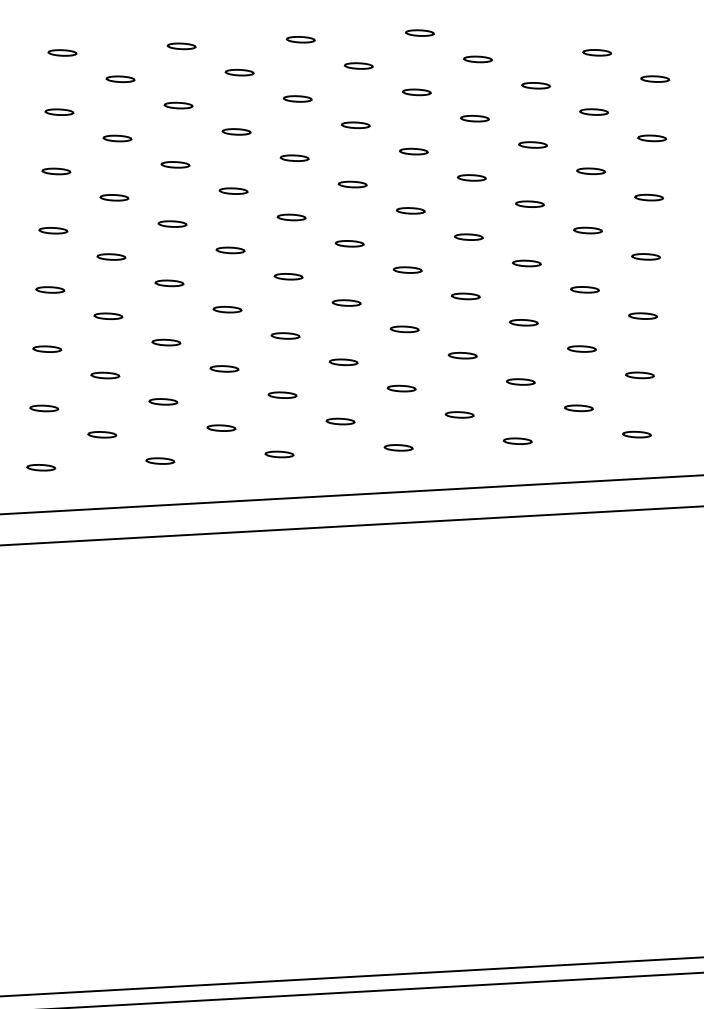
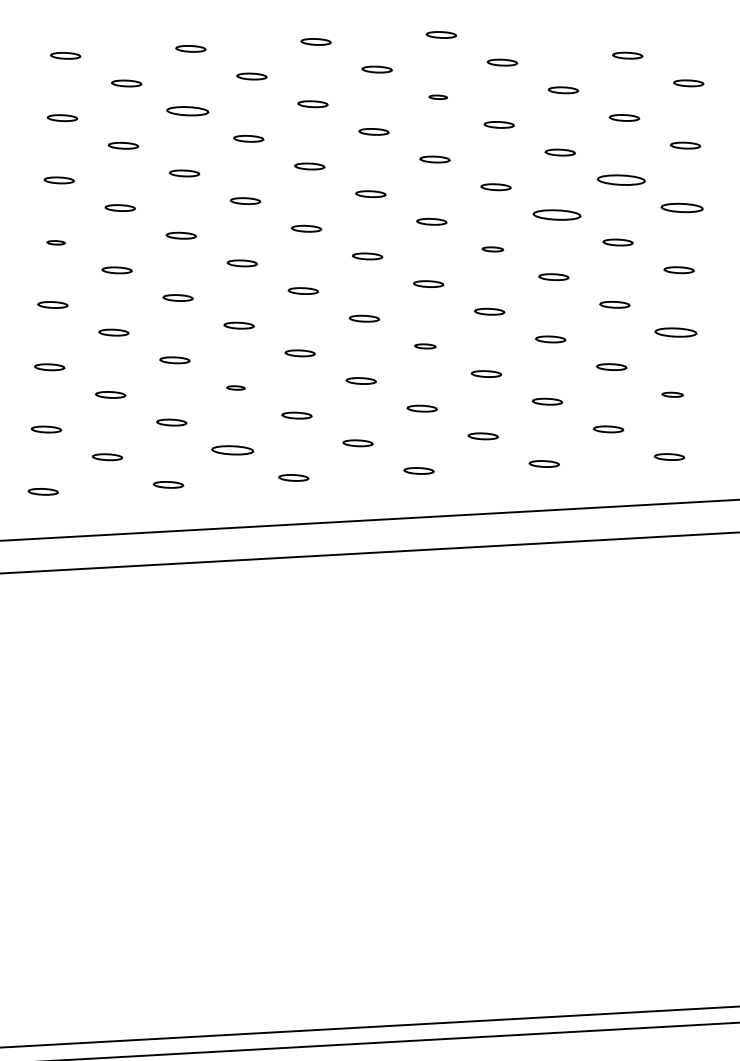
part: (416, 92) -> (437, 97), size x0.6
part: (178, 105) -> (187, 111), size x1.4
part: (590, 171) -> (620, 180), size x1.6
part: (649, 197) -> (682, 207), size x1.4
part: (529, 203) -> (556, 214), size x1.6
part: (53, 230) -> (56, 242), size x0.6
part: (468, 236) -> (492, 248), size x0.7
part: (642, 315) -> (675, 331), size x1.4
part: (404, 329) -> (425, 346), size x0.7
part: (224, 368) -> (235, 387), size x0.6
part: (639, 375) -> (672, 394), size x0.7
part: (221, 427) -> (232, 449), size x1.4

